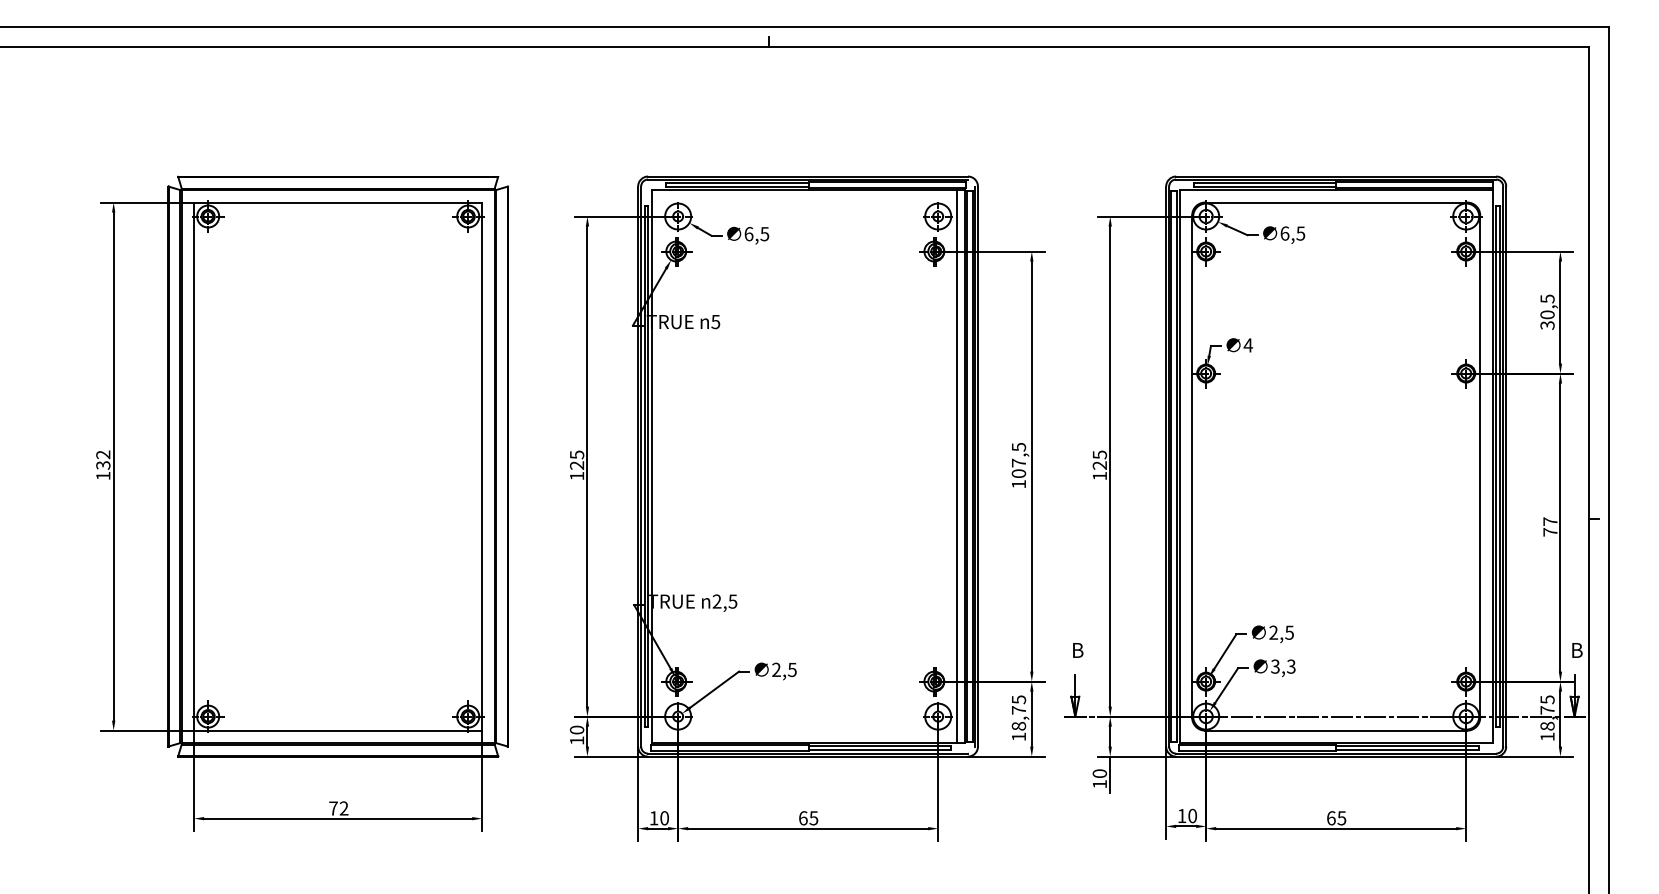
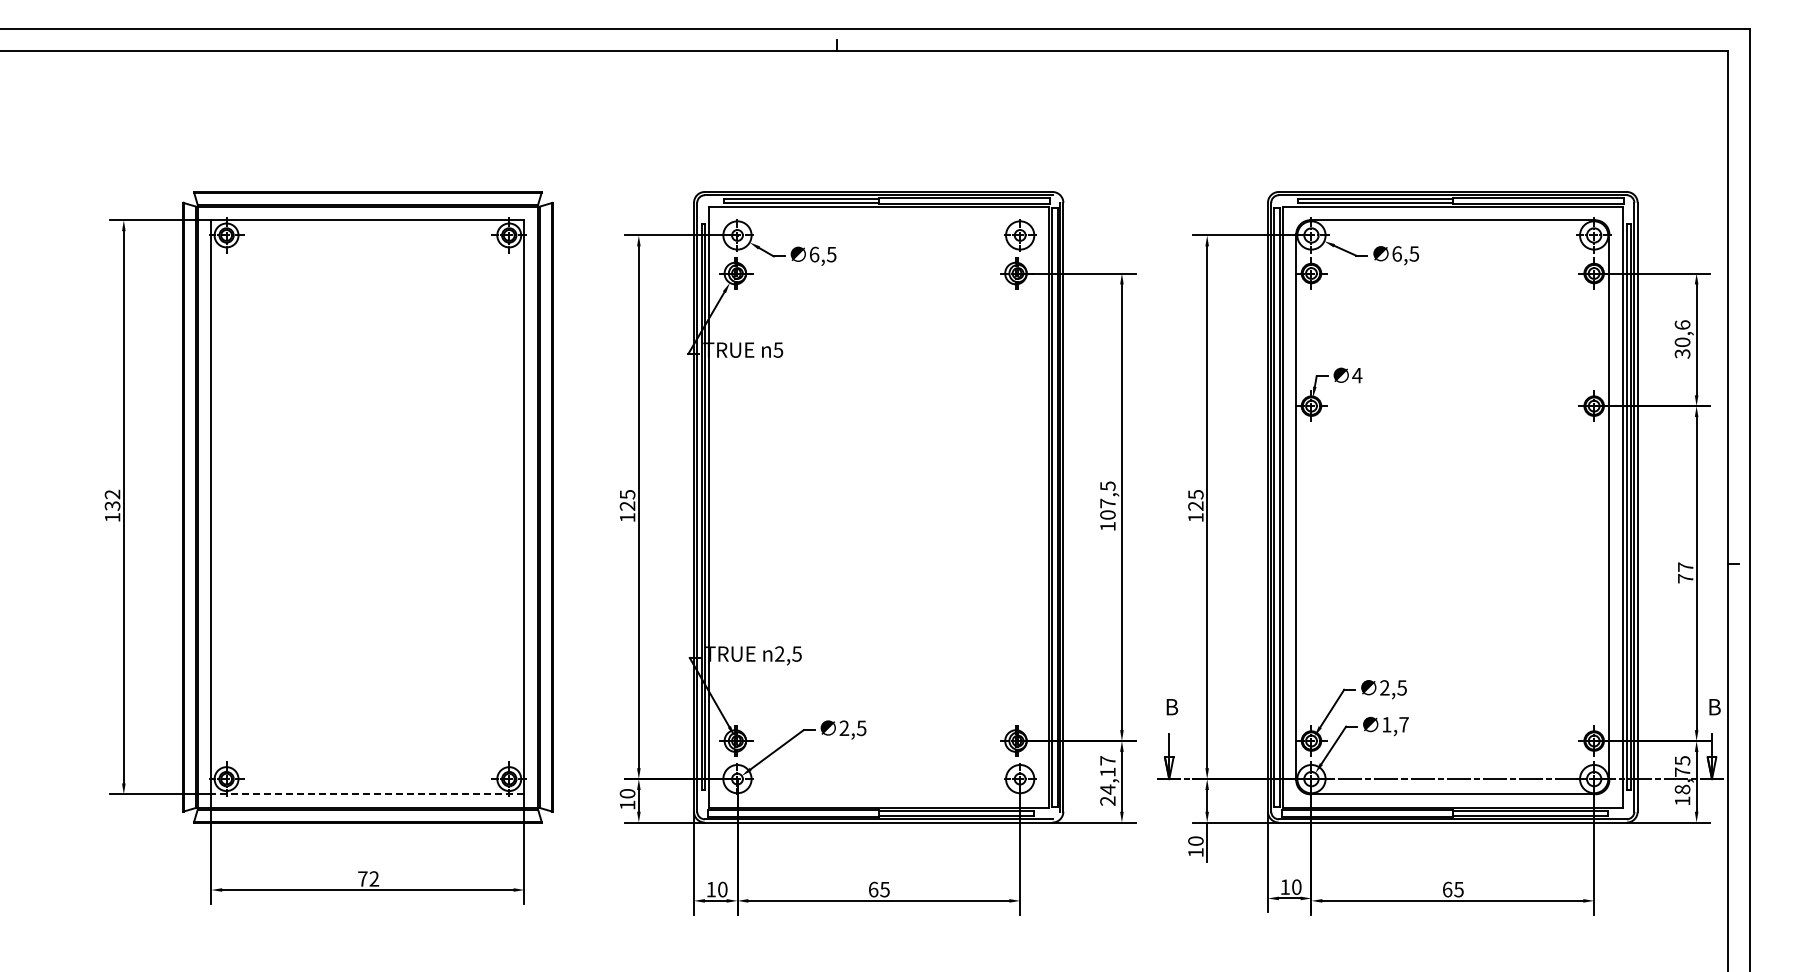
text: (1547, 298) -> (1682, 324), 30,5 -> 30,6
line: (956, 465) -> (1040, 506), removed
text: (1283, 666) -> (1395, 724), 3,3 -> 1,7
text: (1018, 717) -> (1107, 780), 18,75 -> 24,17
line: (337, 730) -> (367, 794), solid -> dashed

